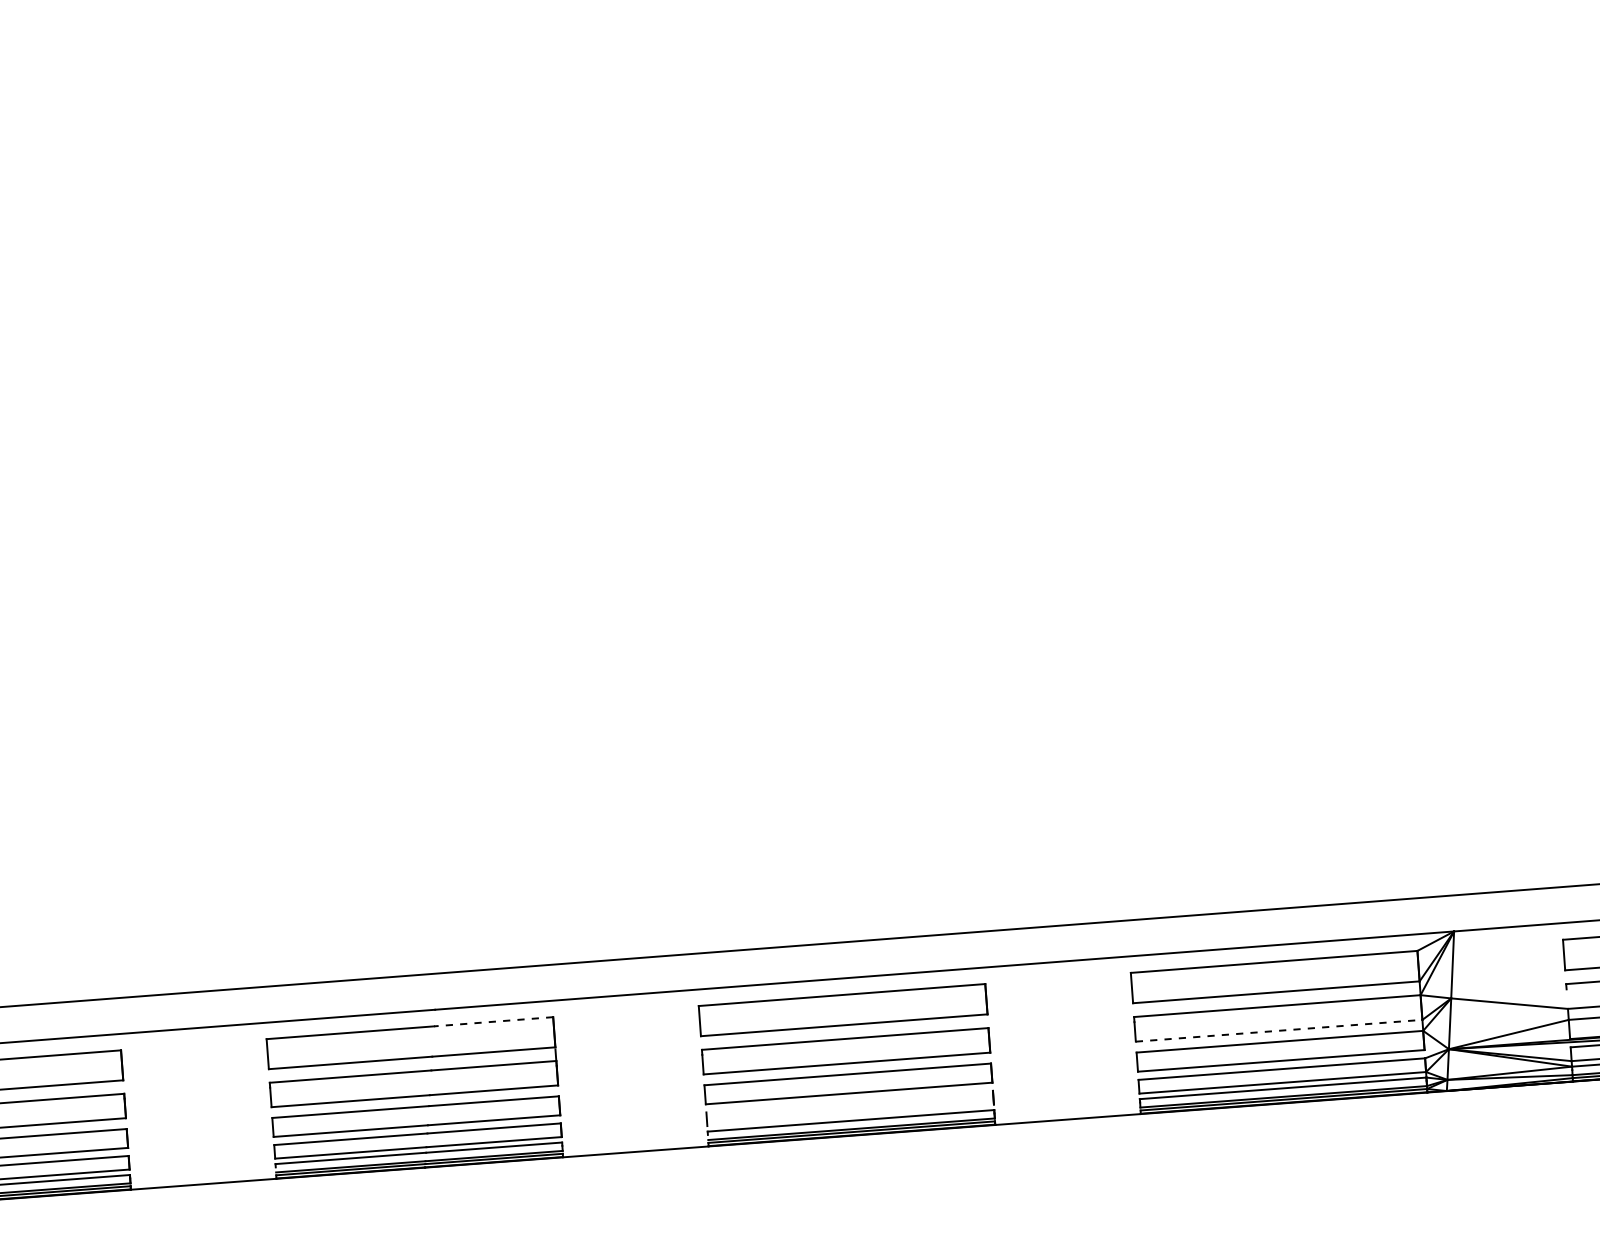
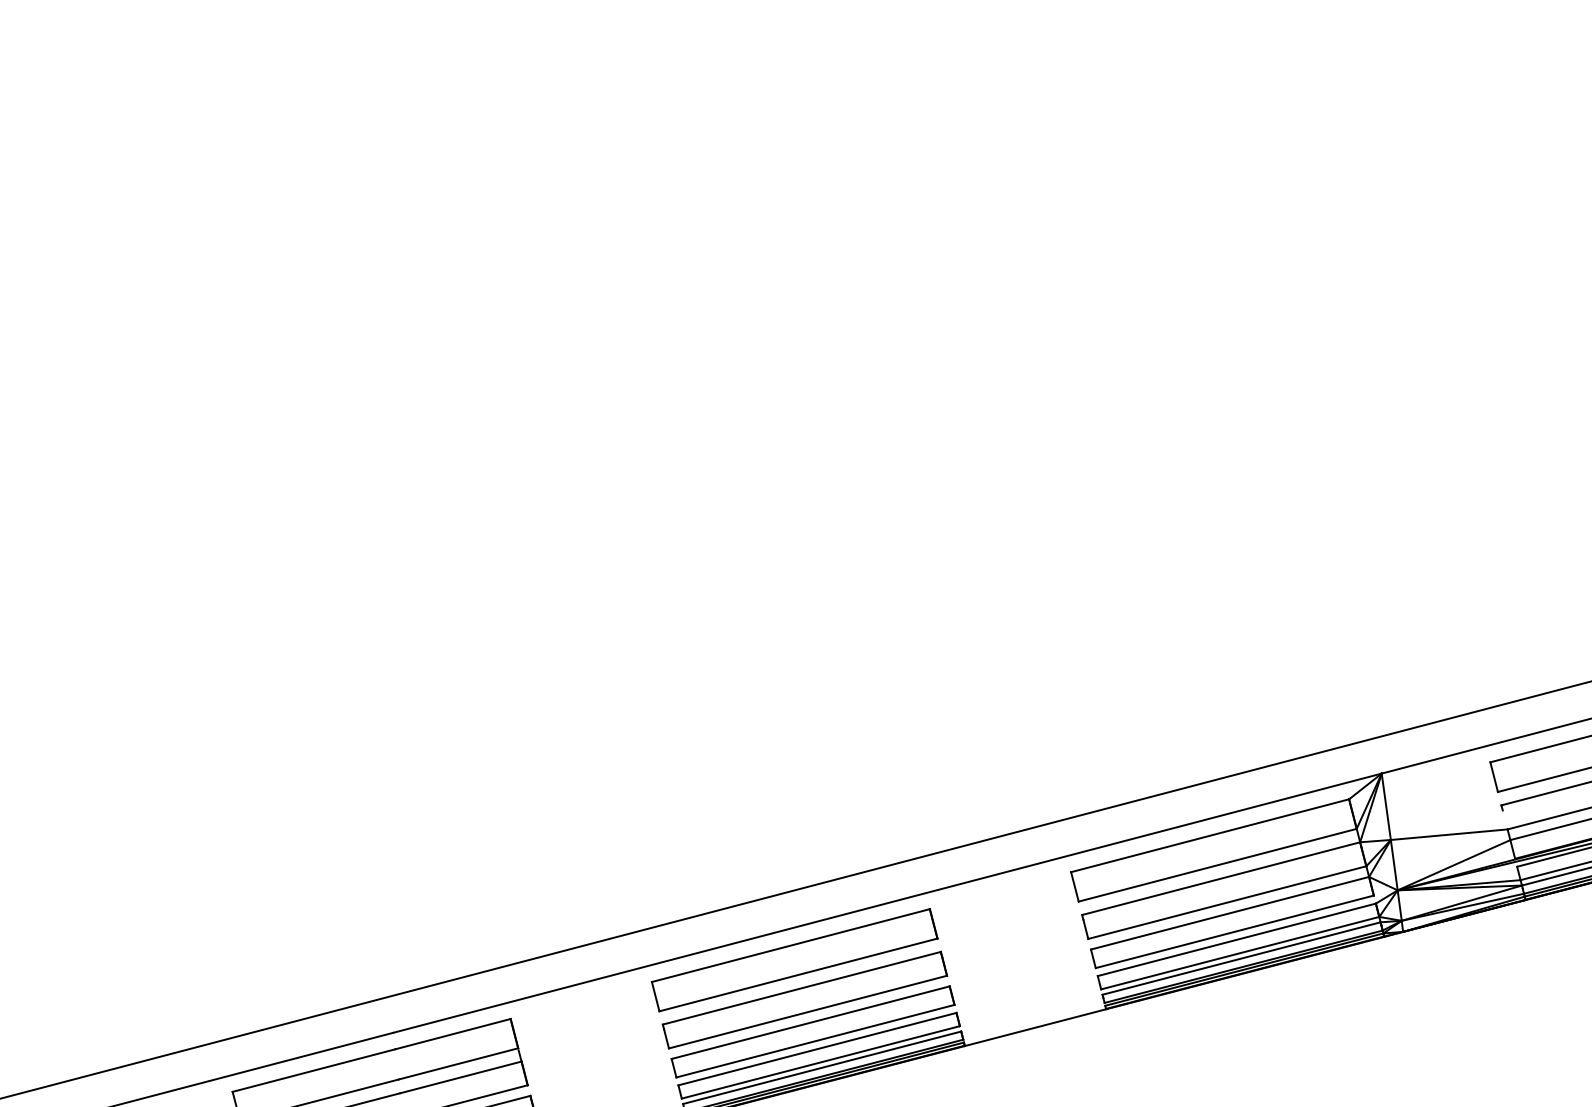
line: (493, 1021) -> (452, 1033), dashed -> solid
line: (1279, 1030) -> (1227, 902), dashed -> solid
line: (849, 1101) -> (817, 1049), added
line: (850, 1115) -> (820, 1062), added

